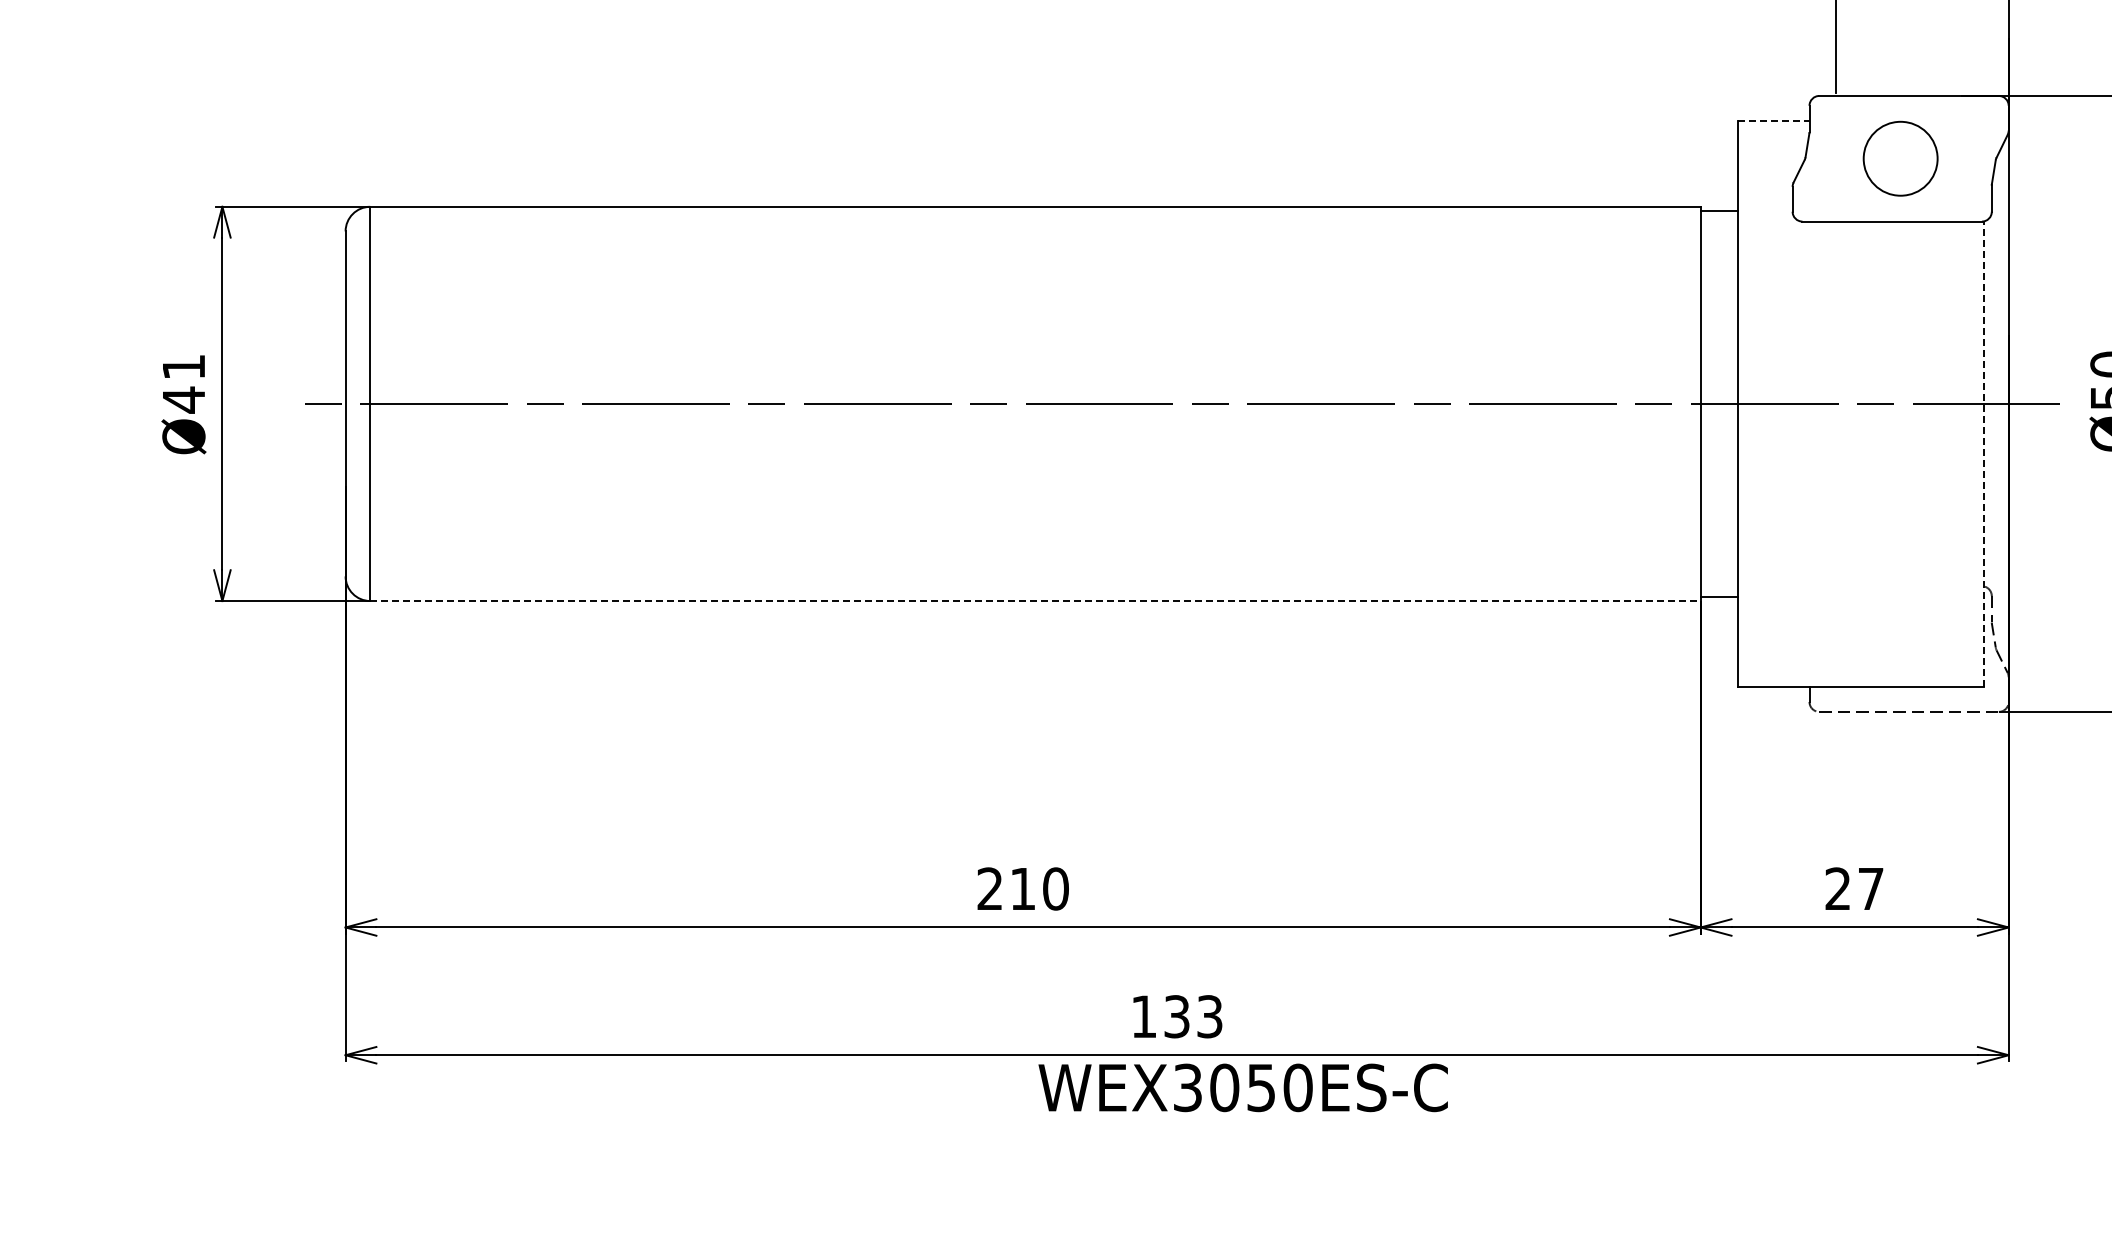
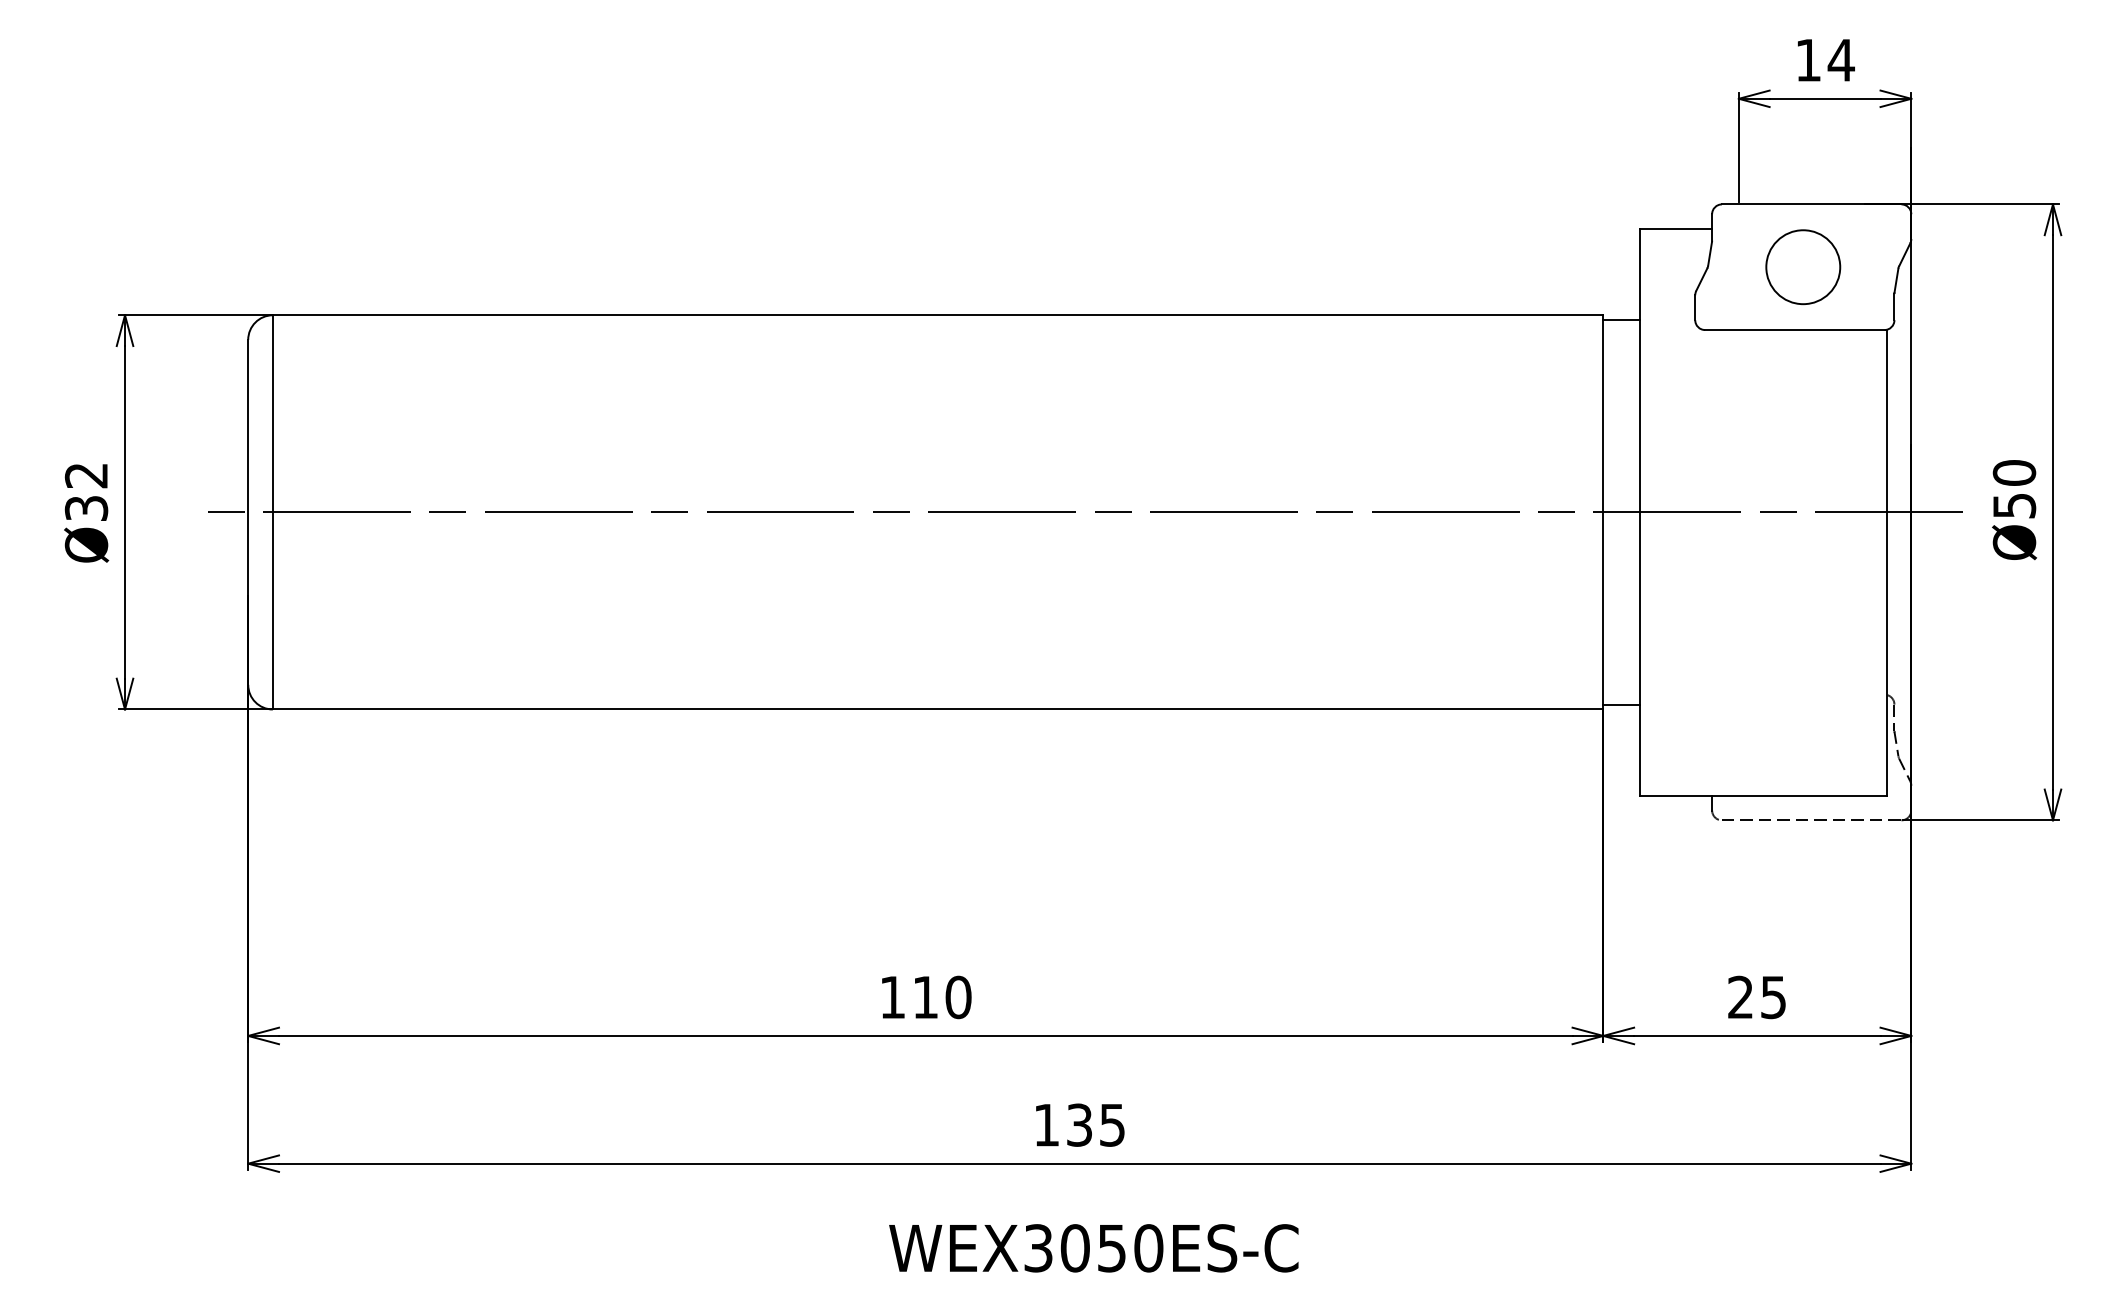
line: (1773, 121) -> (1676, 229), dashed -> solid
text: (183, 384) -> (86, 492), Ø41 -> Ø32
line: (1983, 454) -> (1886, 562), dashed -> solid
line: (1035, 601) -> (938, 709), dashed -> solid
text: (989, 888) -> (892, 996), 210 -> 110
text: (1870, 889) -> (1773, 997), 27 -> 25
text: (1209, 1016) -> (1112, 1124), 133 -> 135
text: (1242, 1088) -> (1093, 1248), moved

